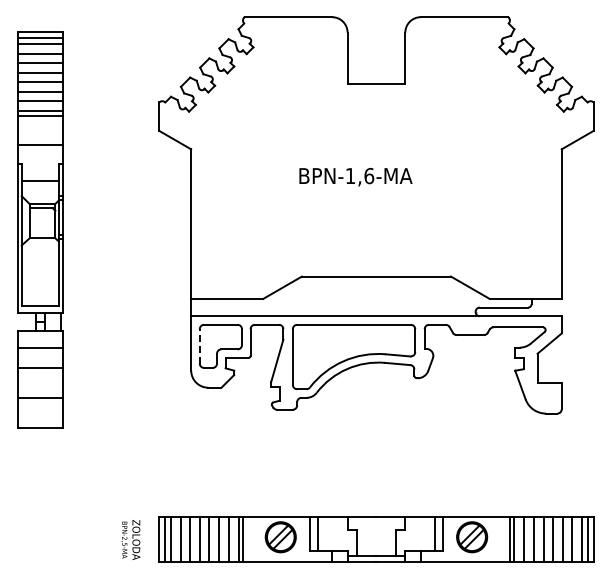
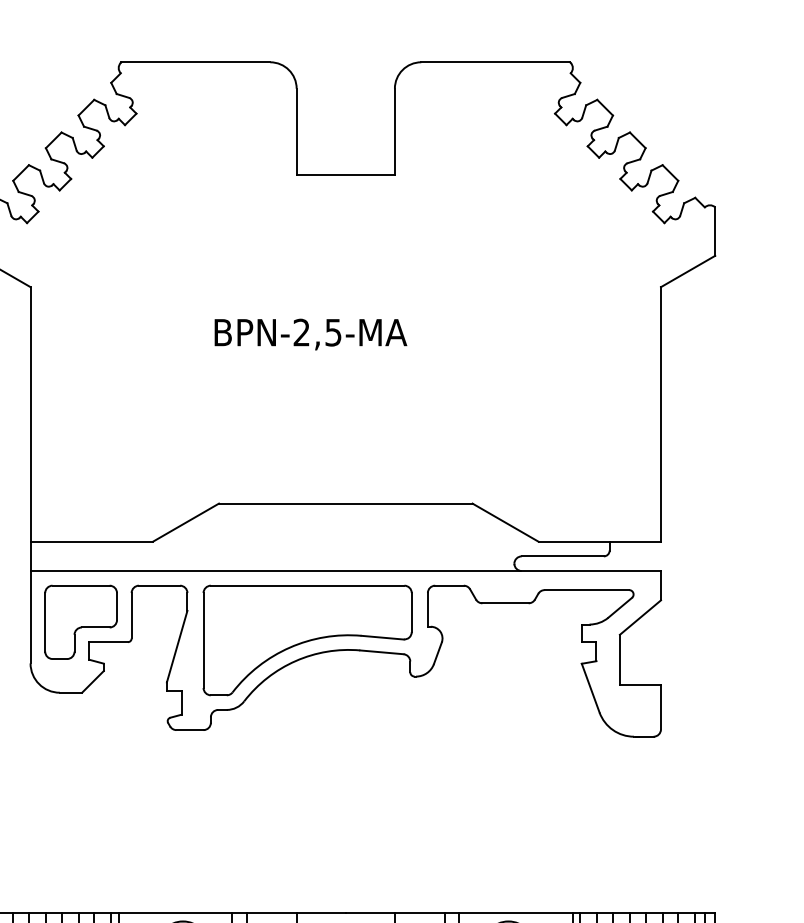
text: (359, 175) -> (316, 331), BPN-1,6-MA -> BPN-2,5-MA
line: (199, 345) -> (44, 620), dashed -> solid

